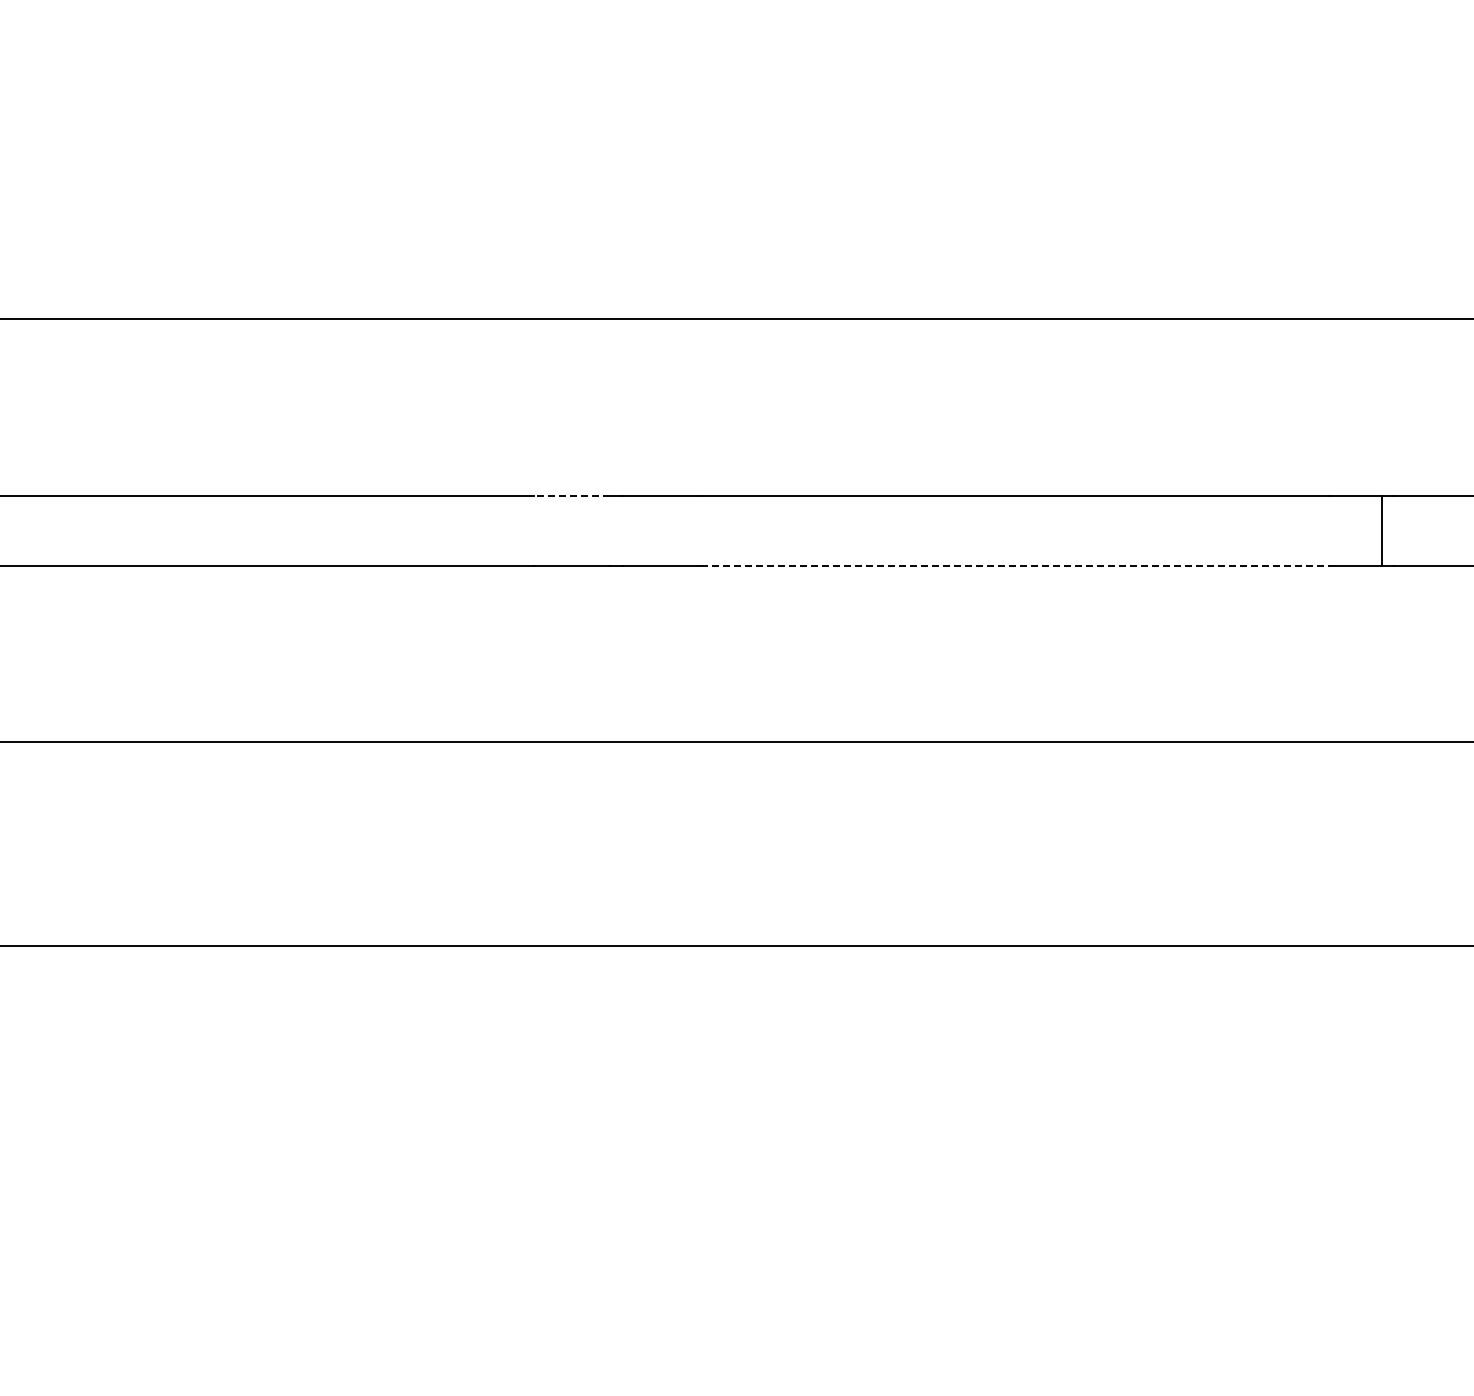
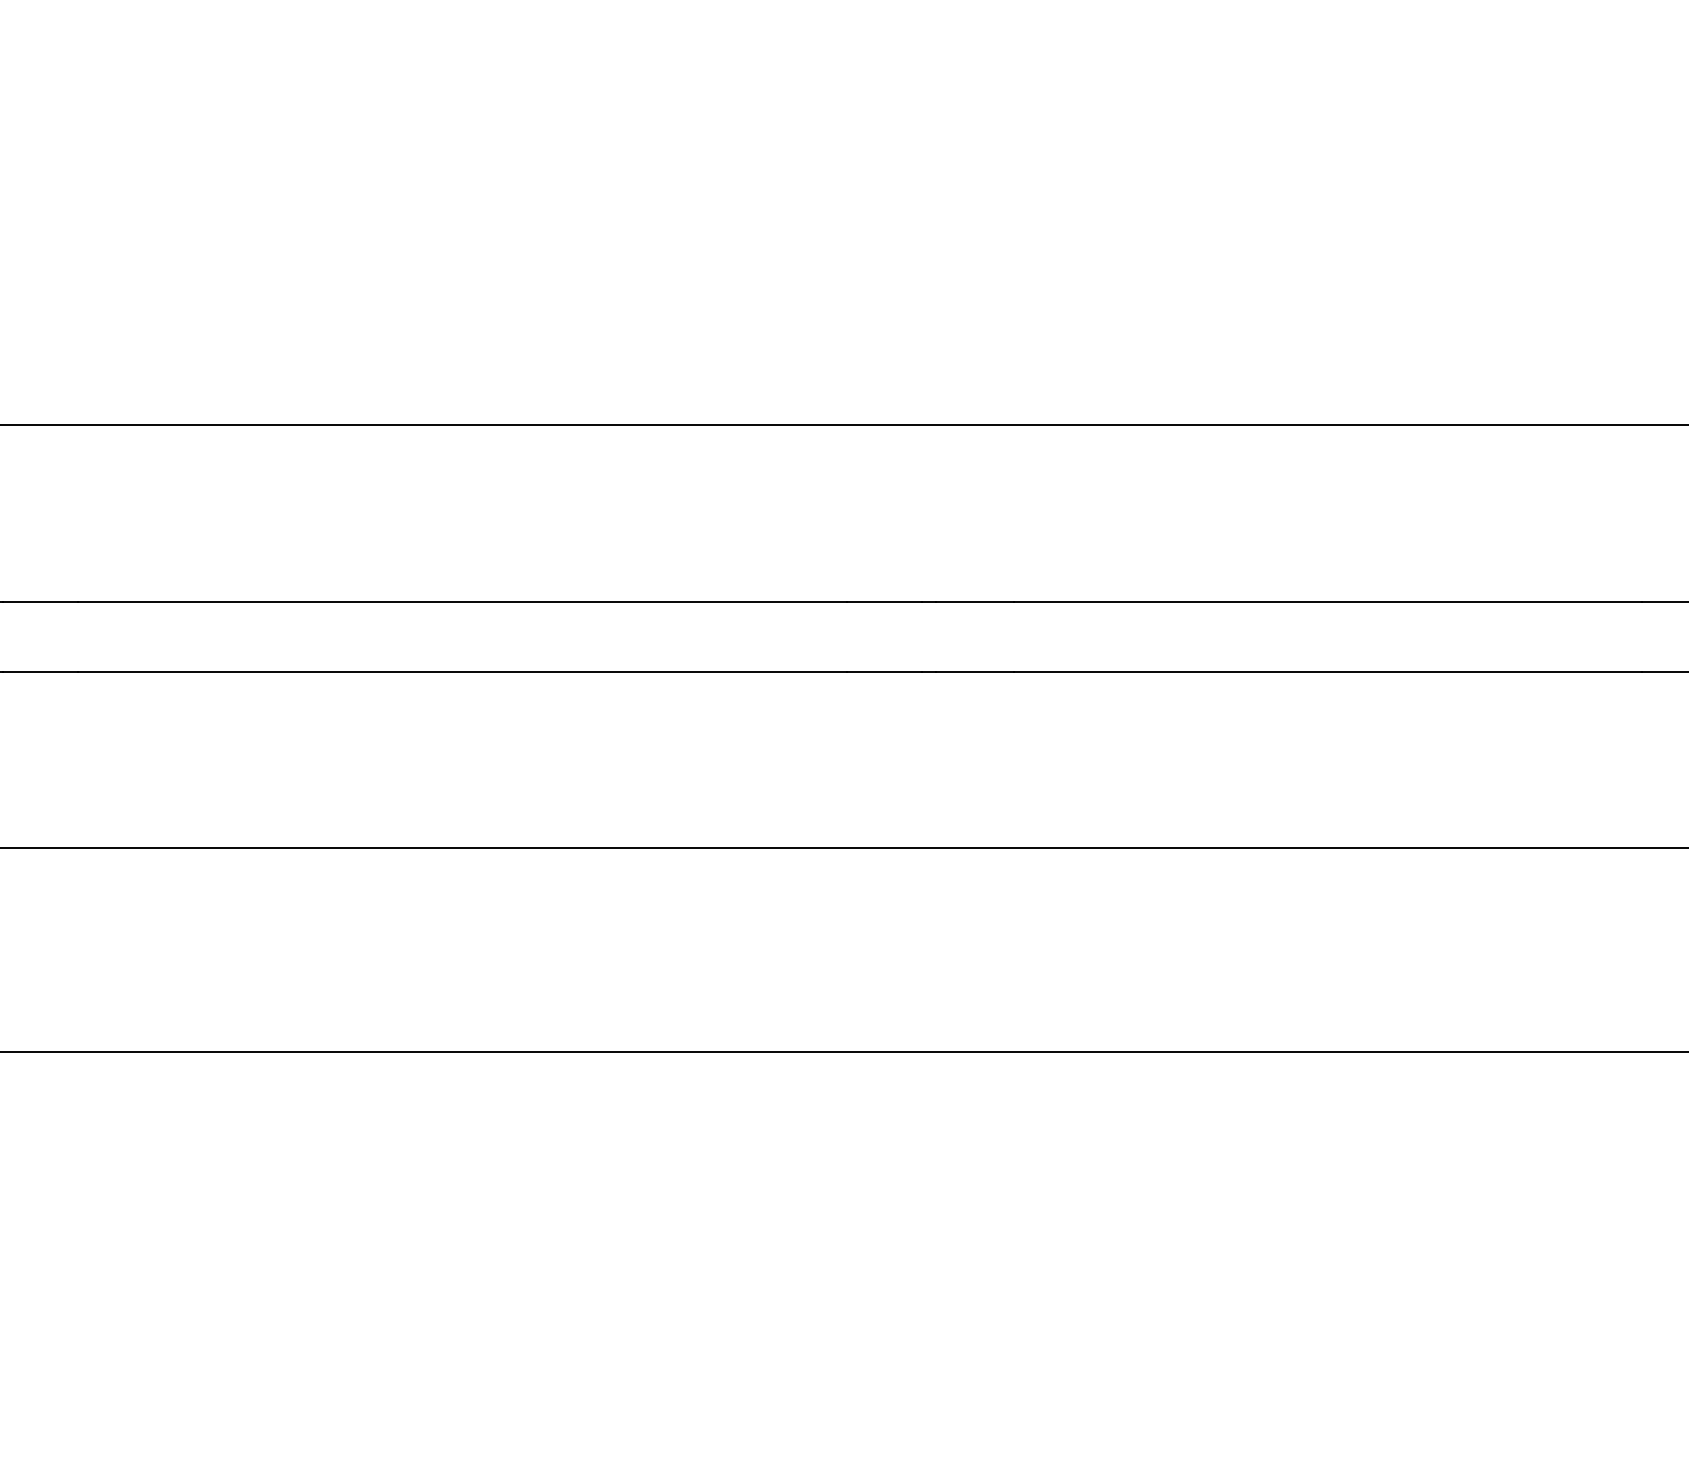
line: (571, 495) -> (884, 601), dashed -> solid
line: (1014, 565) -> (1327, 671), dashed -> solid

